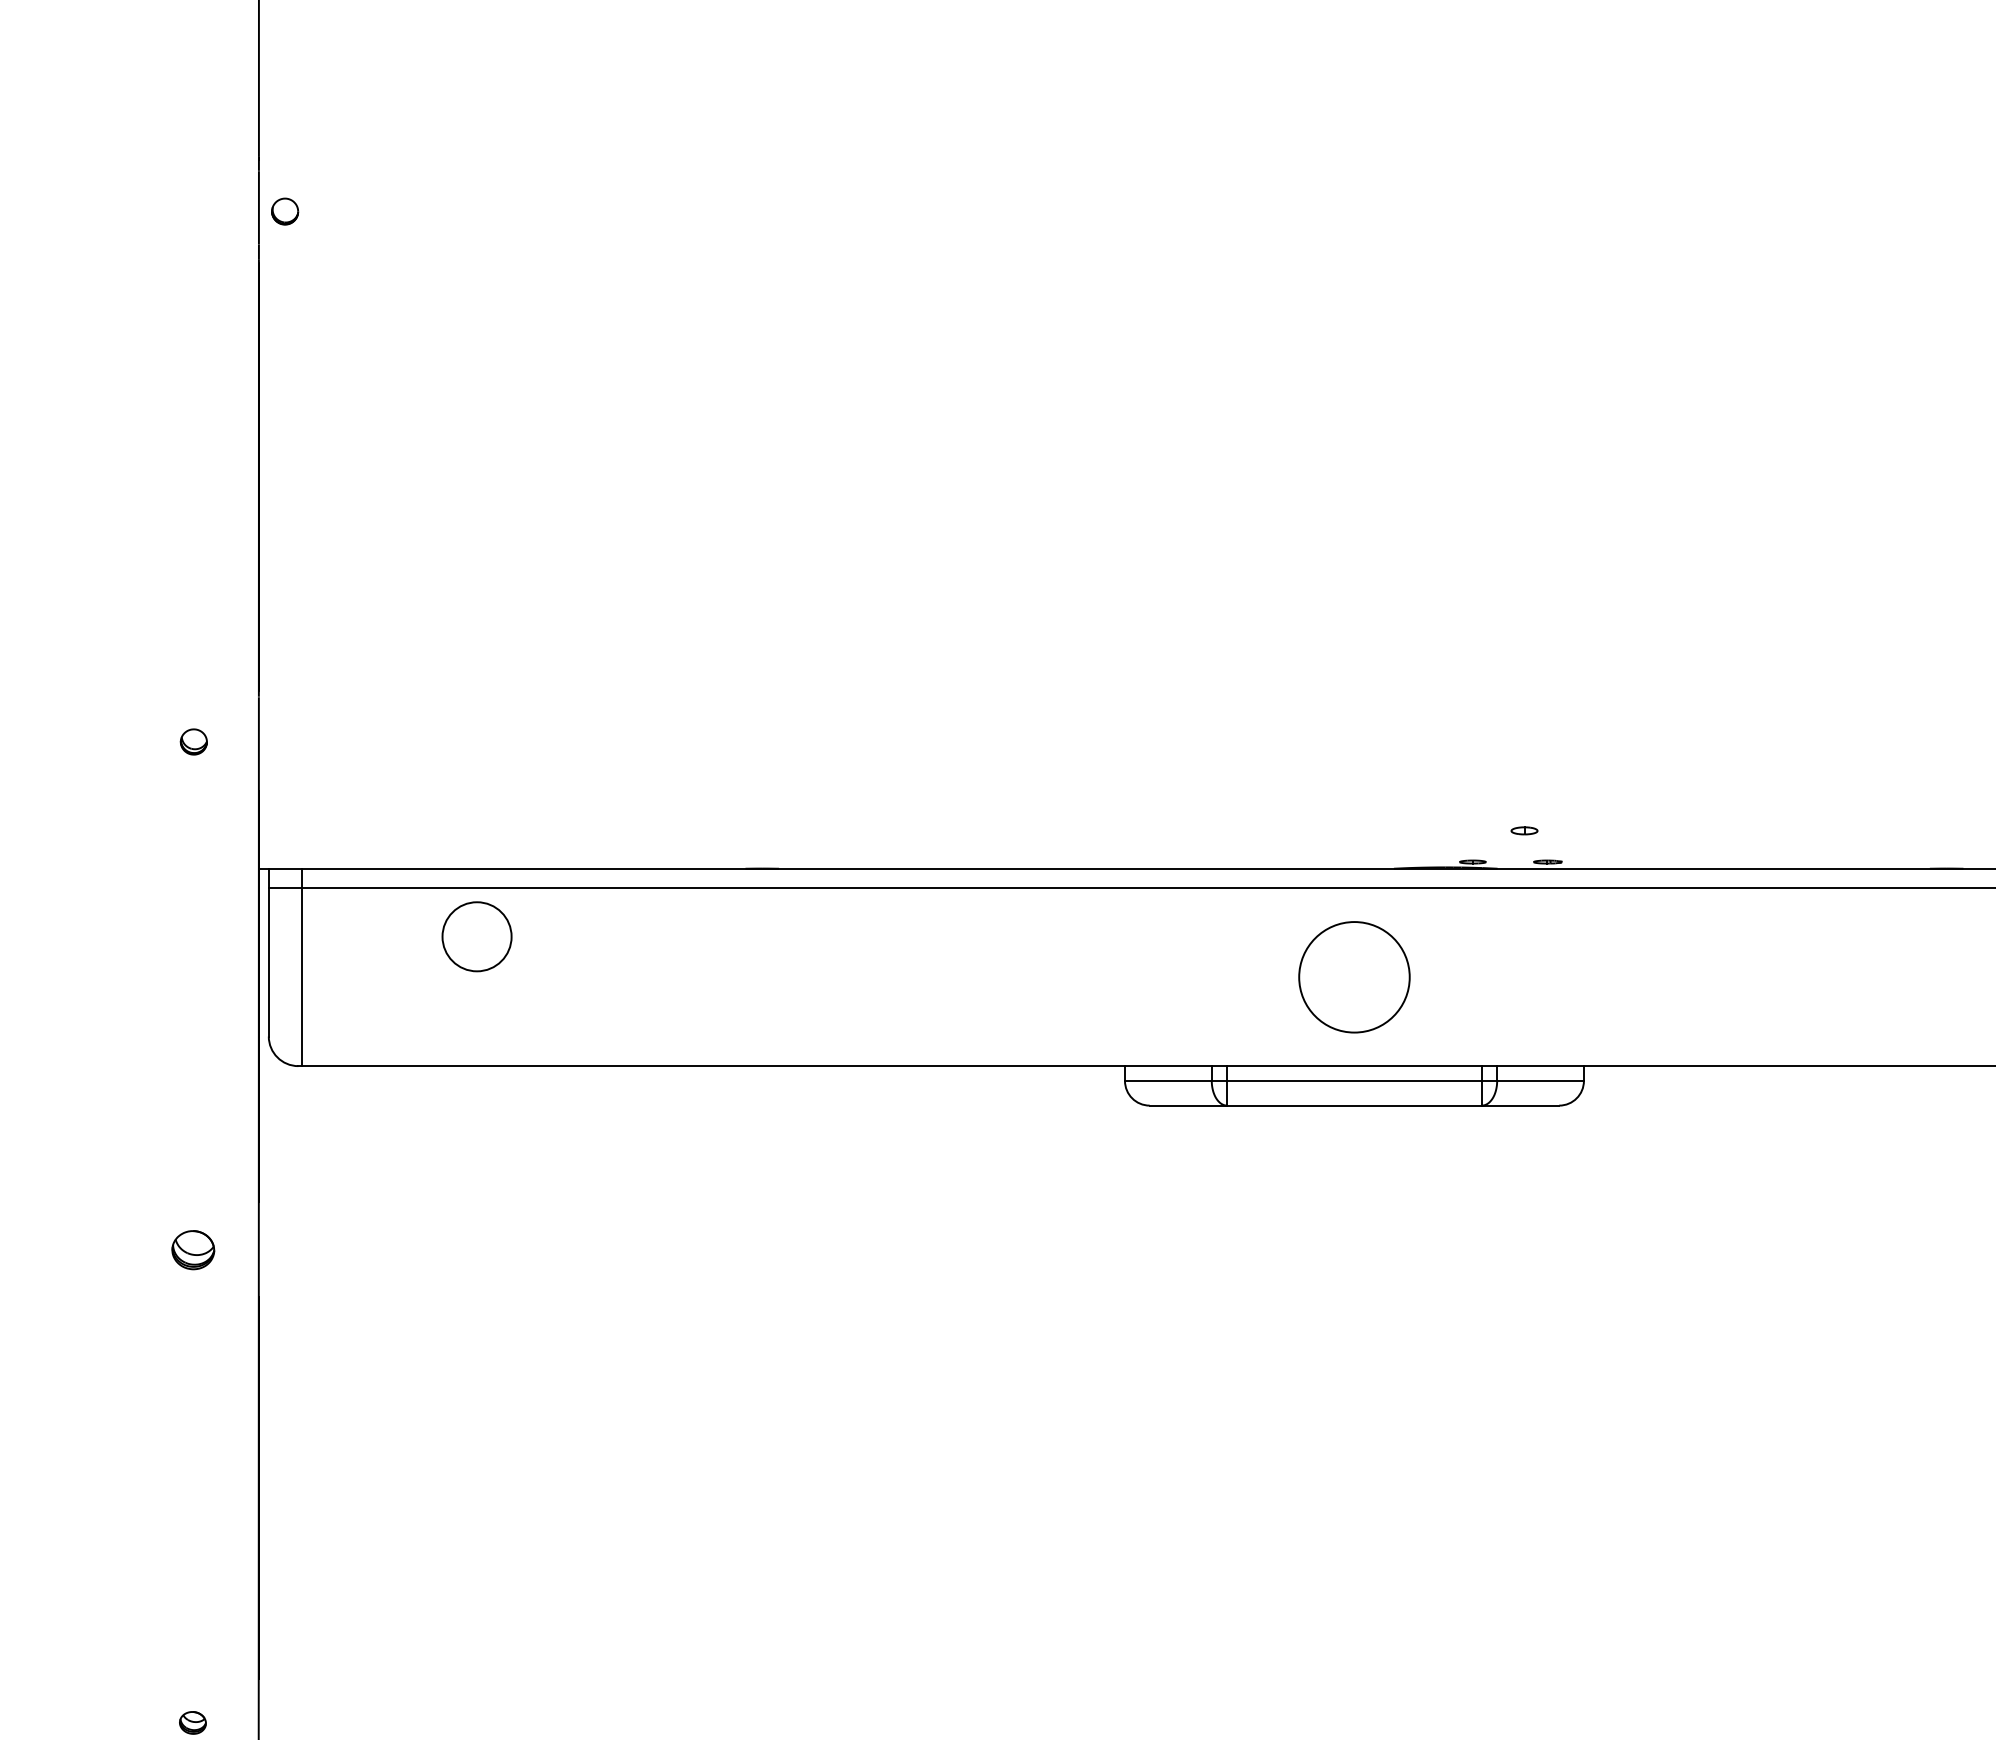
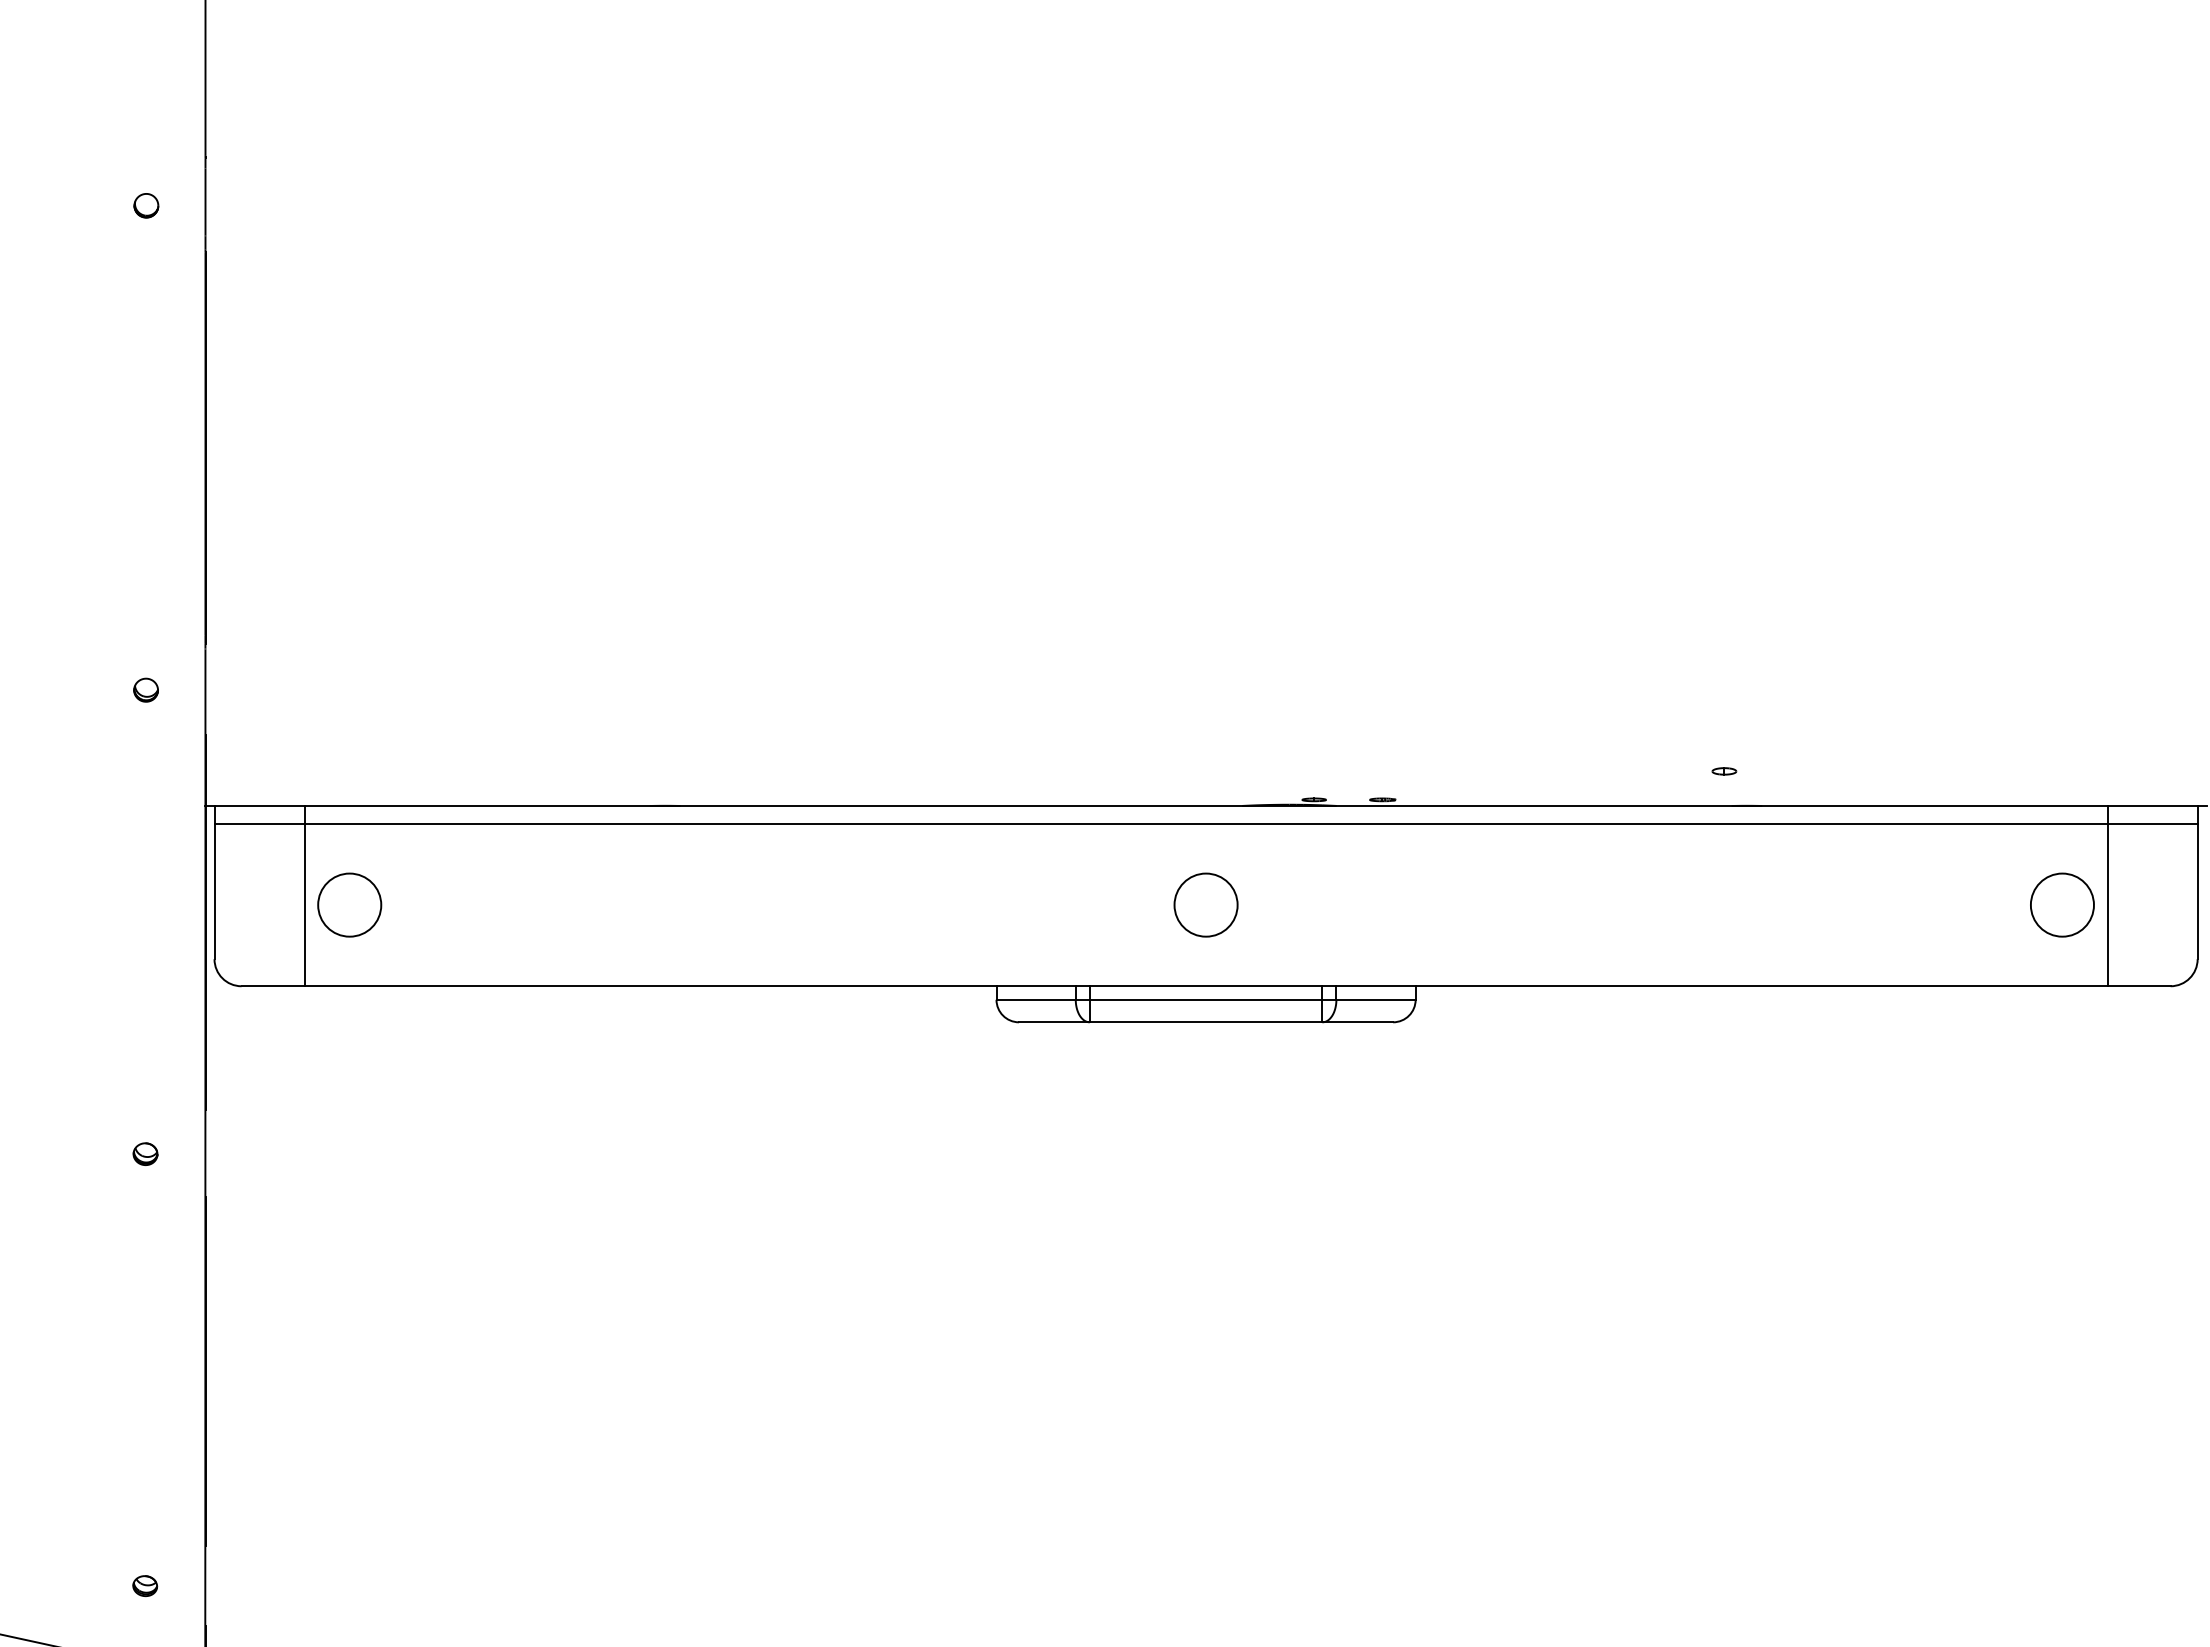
part: (285, 211) -> (146, 205), moved
part: (1524, 830) -> (1724, 771), moved
circle: (476, 936) -> (349, 904), moved
line: (301, 966) -> (304, 895), moved
circle: (1353, 976) -> (1205, 904), size x0.62
part: (193, 1249) -> (145, 1153), size x0.62

